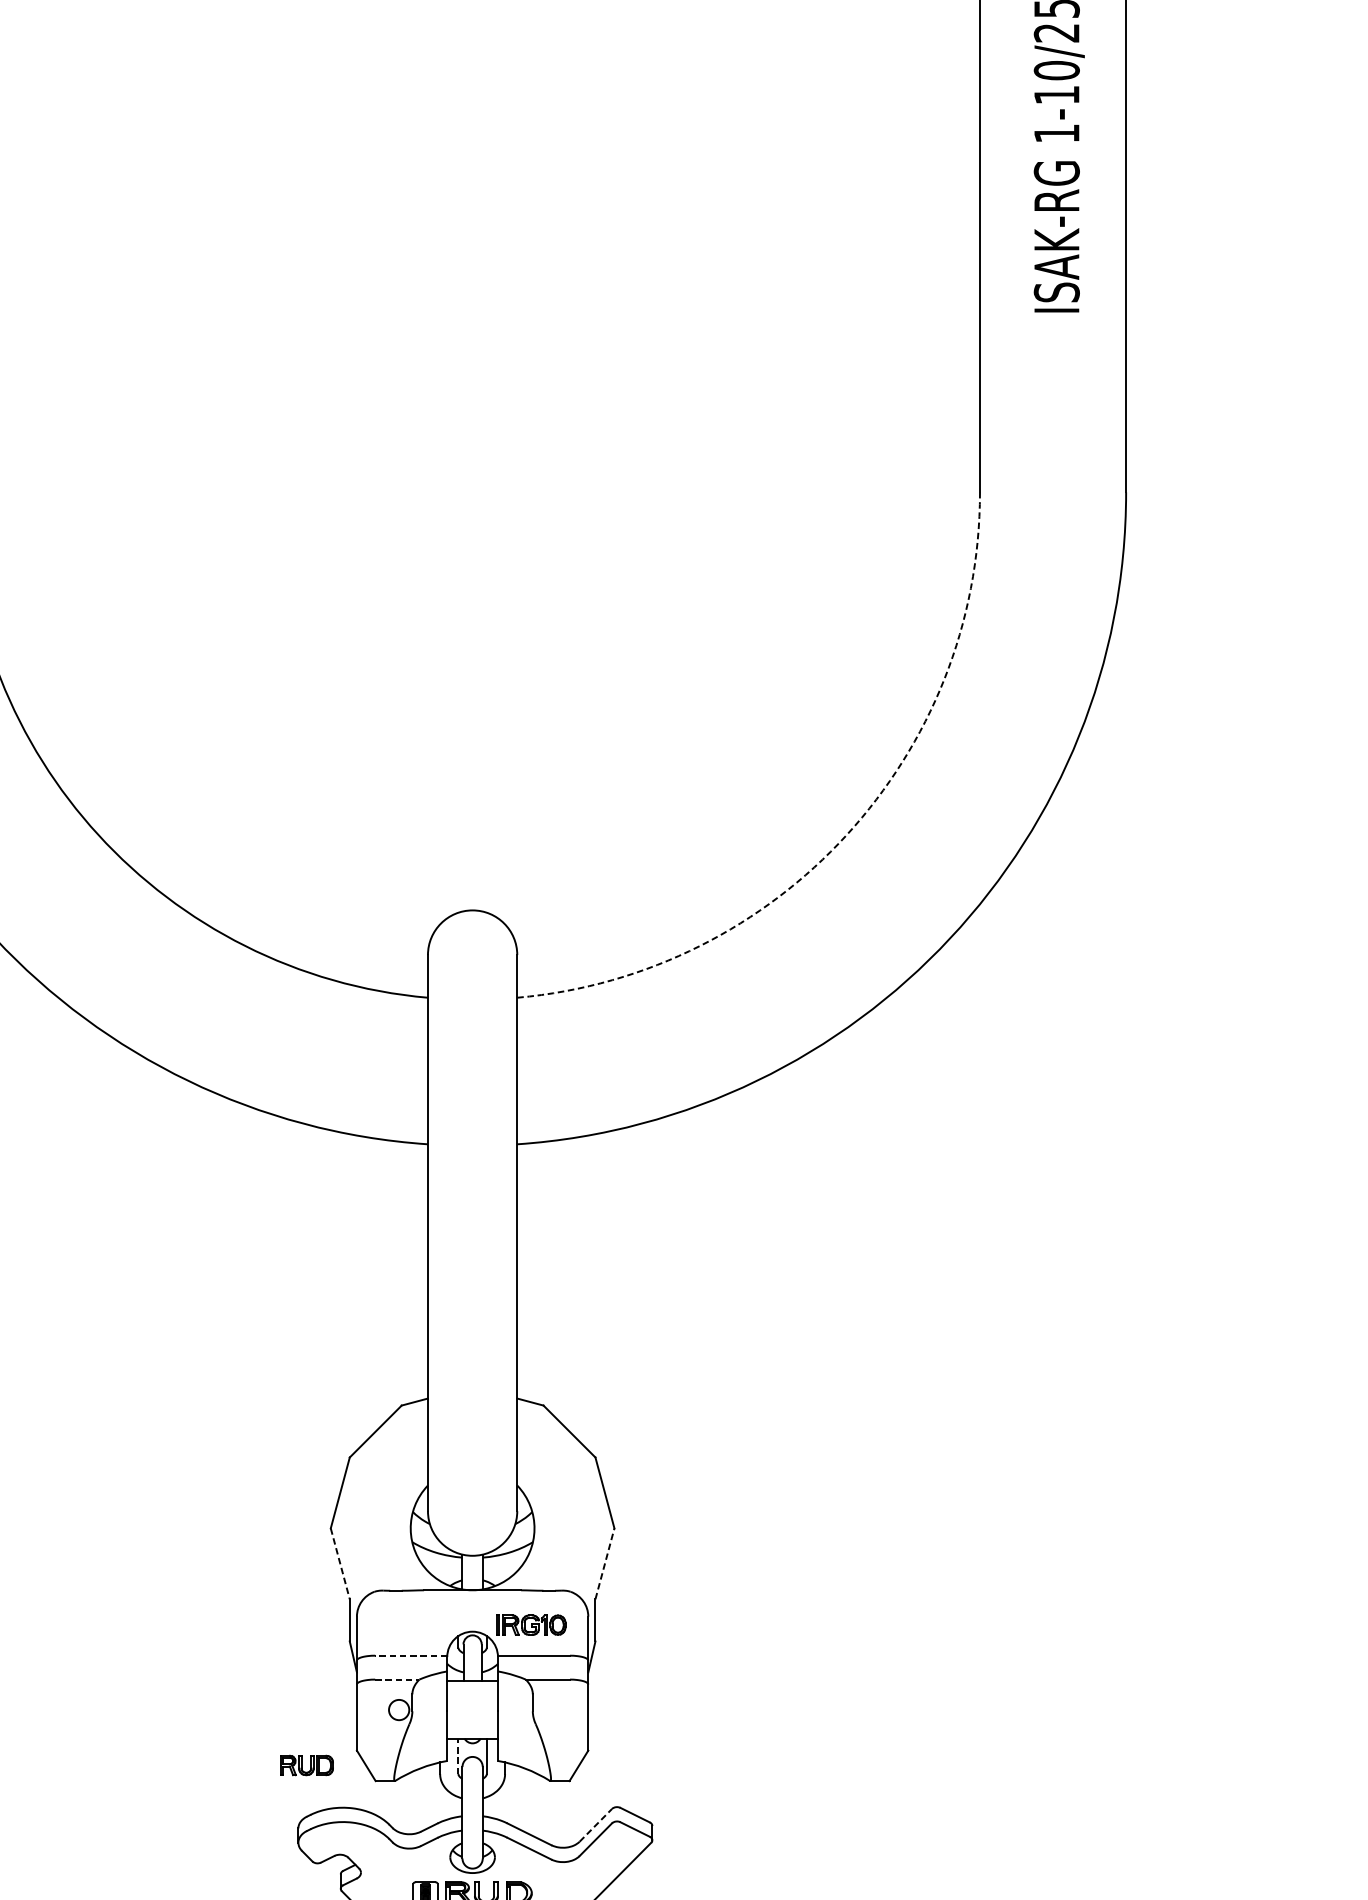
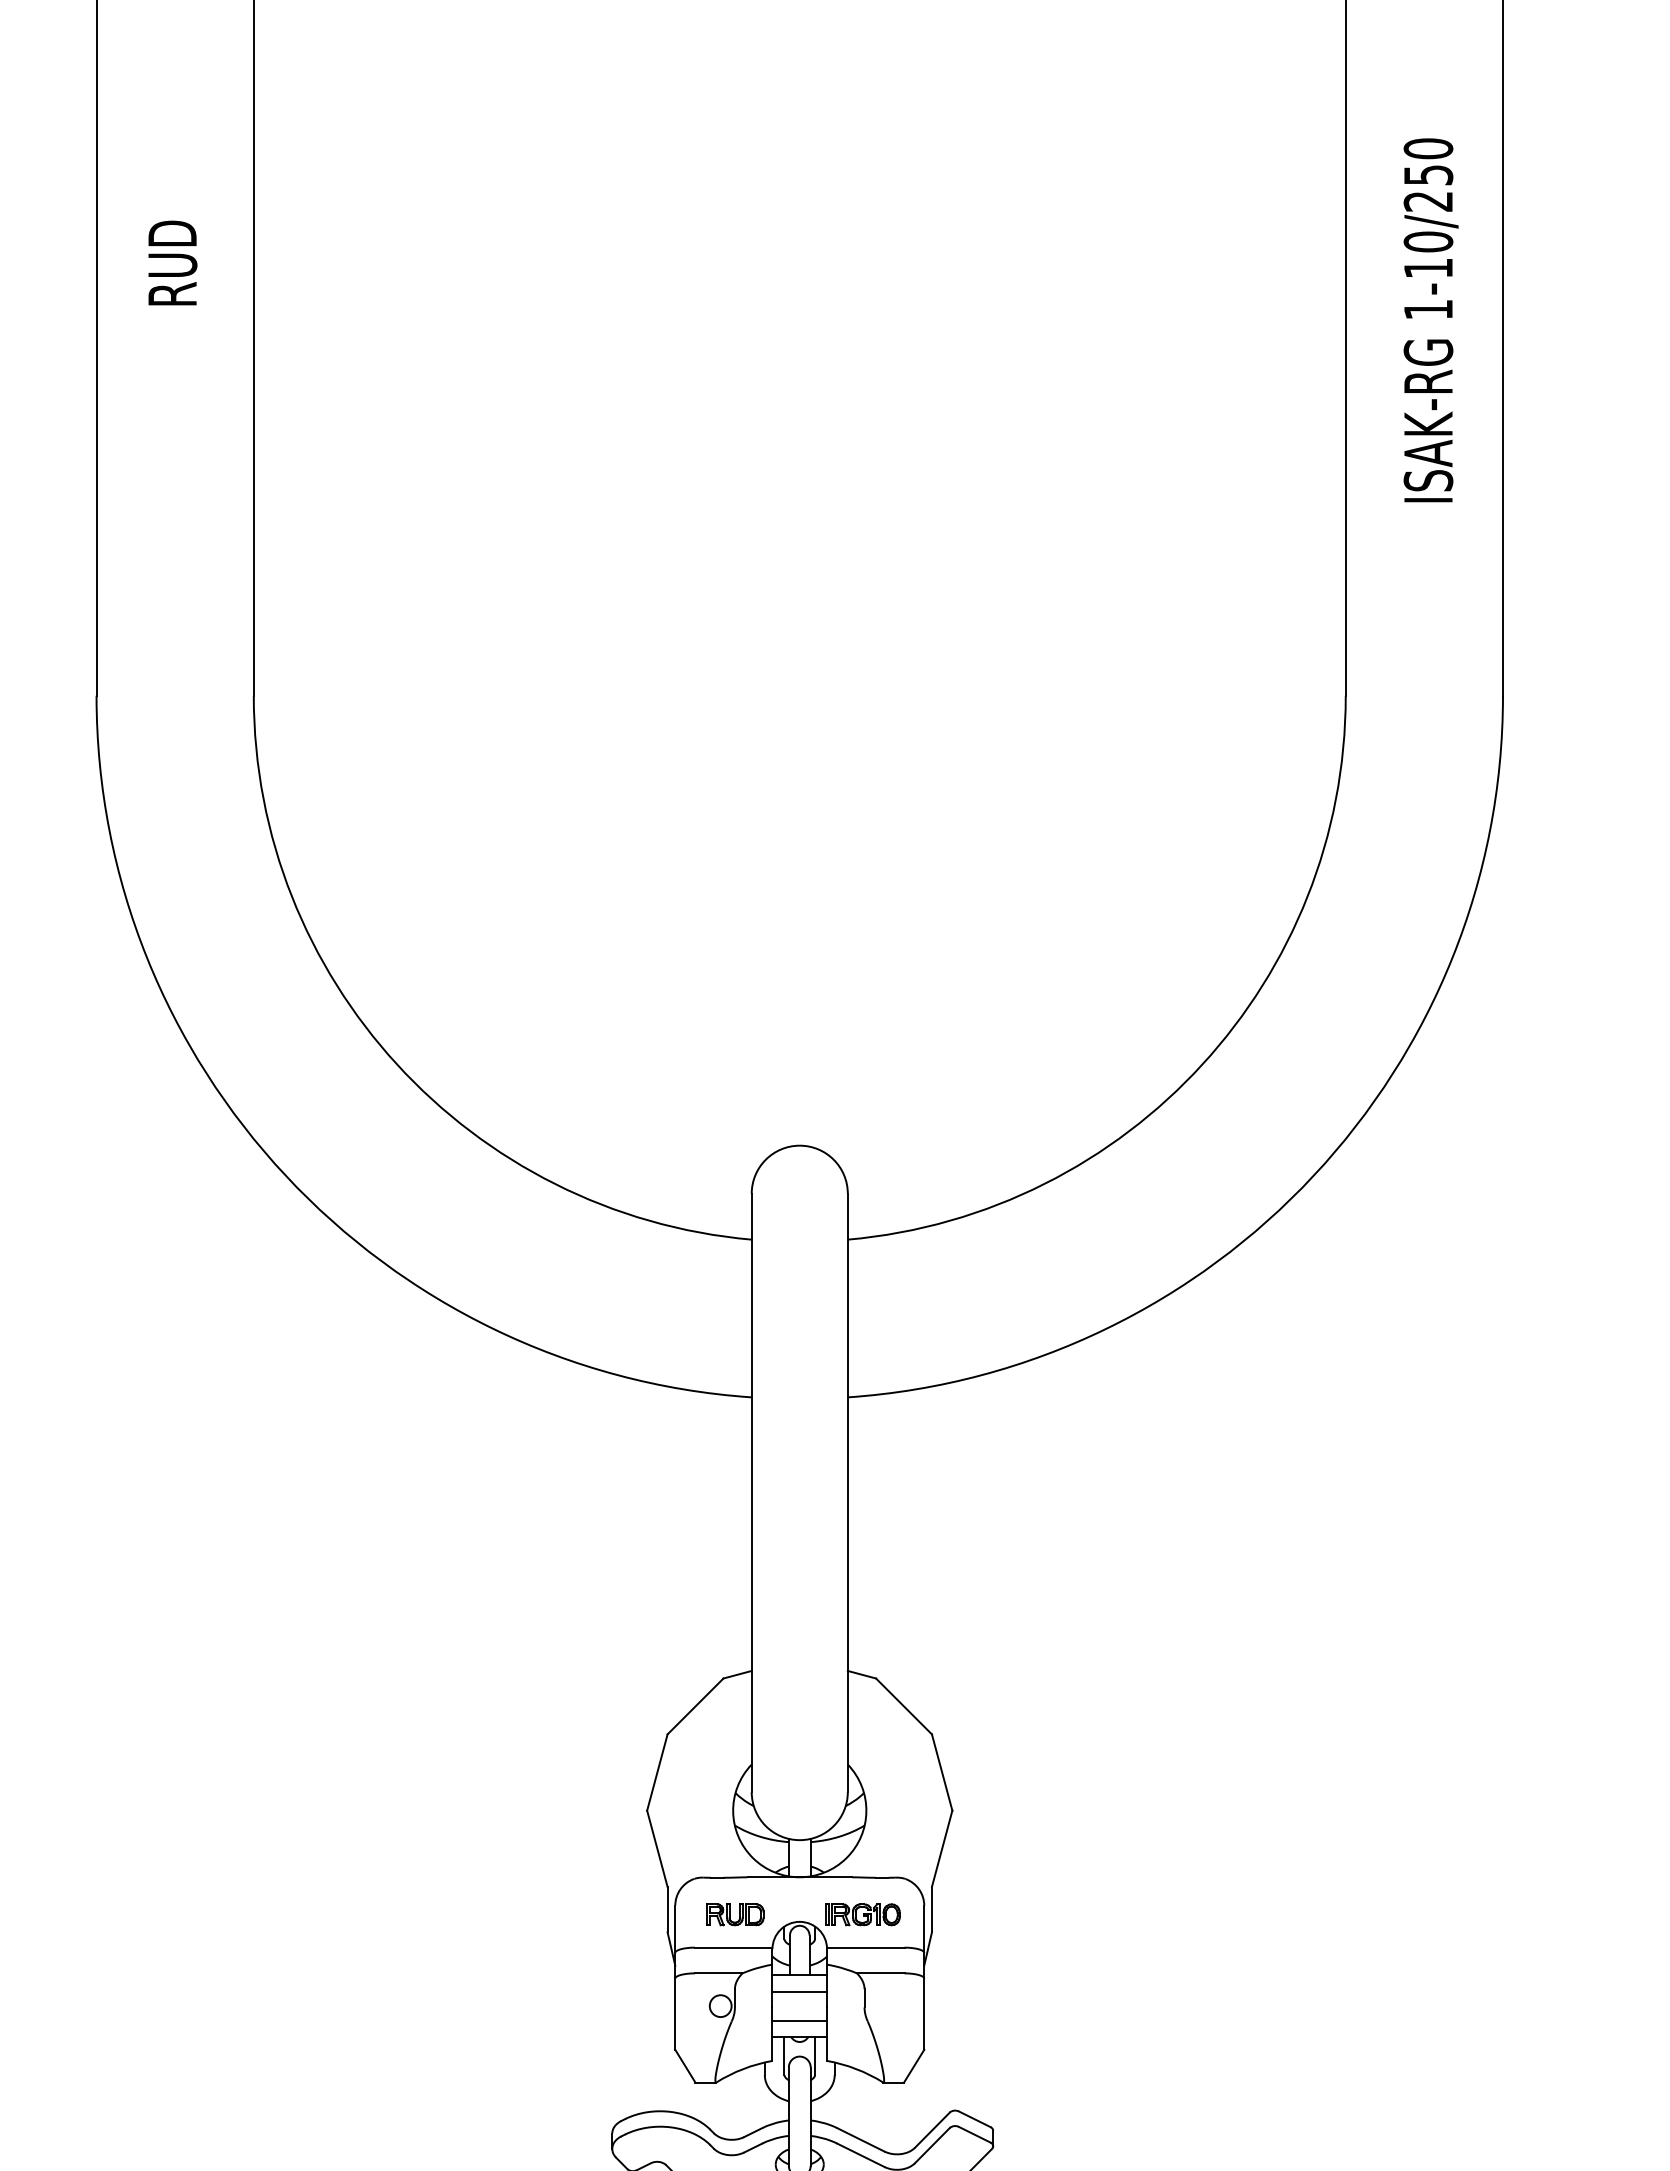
arc: (846, 834) -> (1202, 1064), dashed -> solid
line: (605, 1563) -> (942, 1848), dashed -> solid
line: (340, 1564) -> (657, 1849), dashed -> solid
line: (411, 1655) -> (733, 1947), dashed -> solid
line: (397, 1679) -> (718, 1973), dashed -> solid
line: (472, 1696) -> (799, 1991), added
line: (472, 1723) -> (799, 2020), added
line: (458, 1755) -> (784, 2055), dashed -> solid
part: (306, 1765) -> (735, 1914), moved
line: (595, 1825) -> (932, 2130), dashed -> solid

